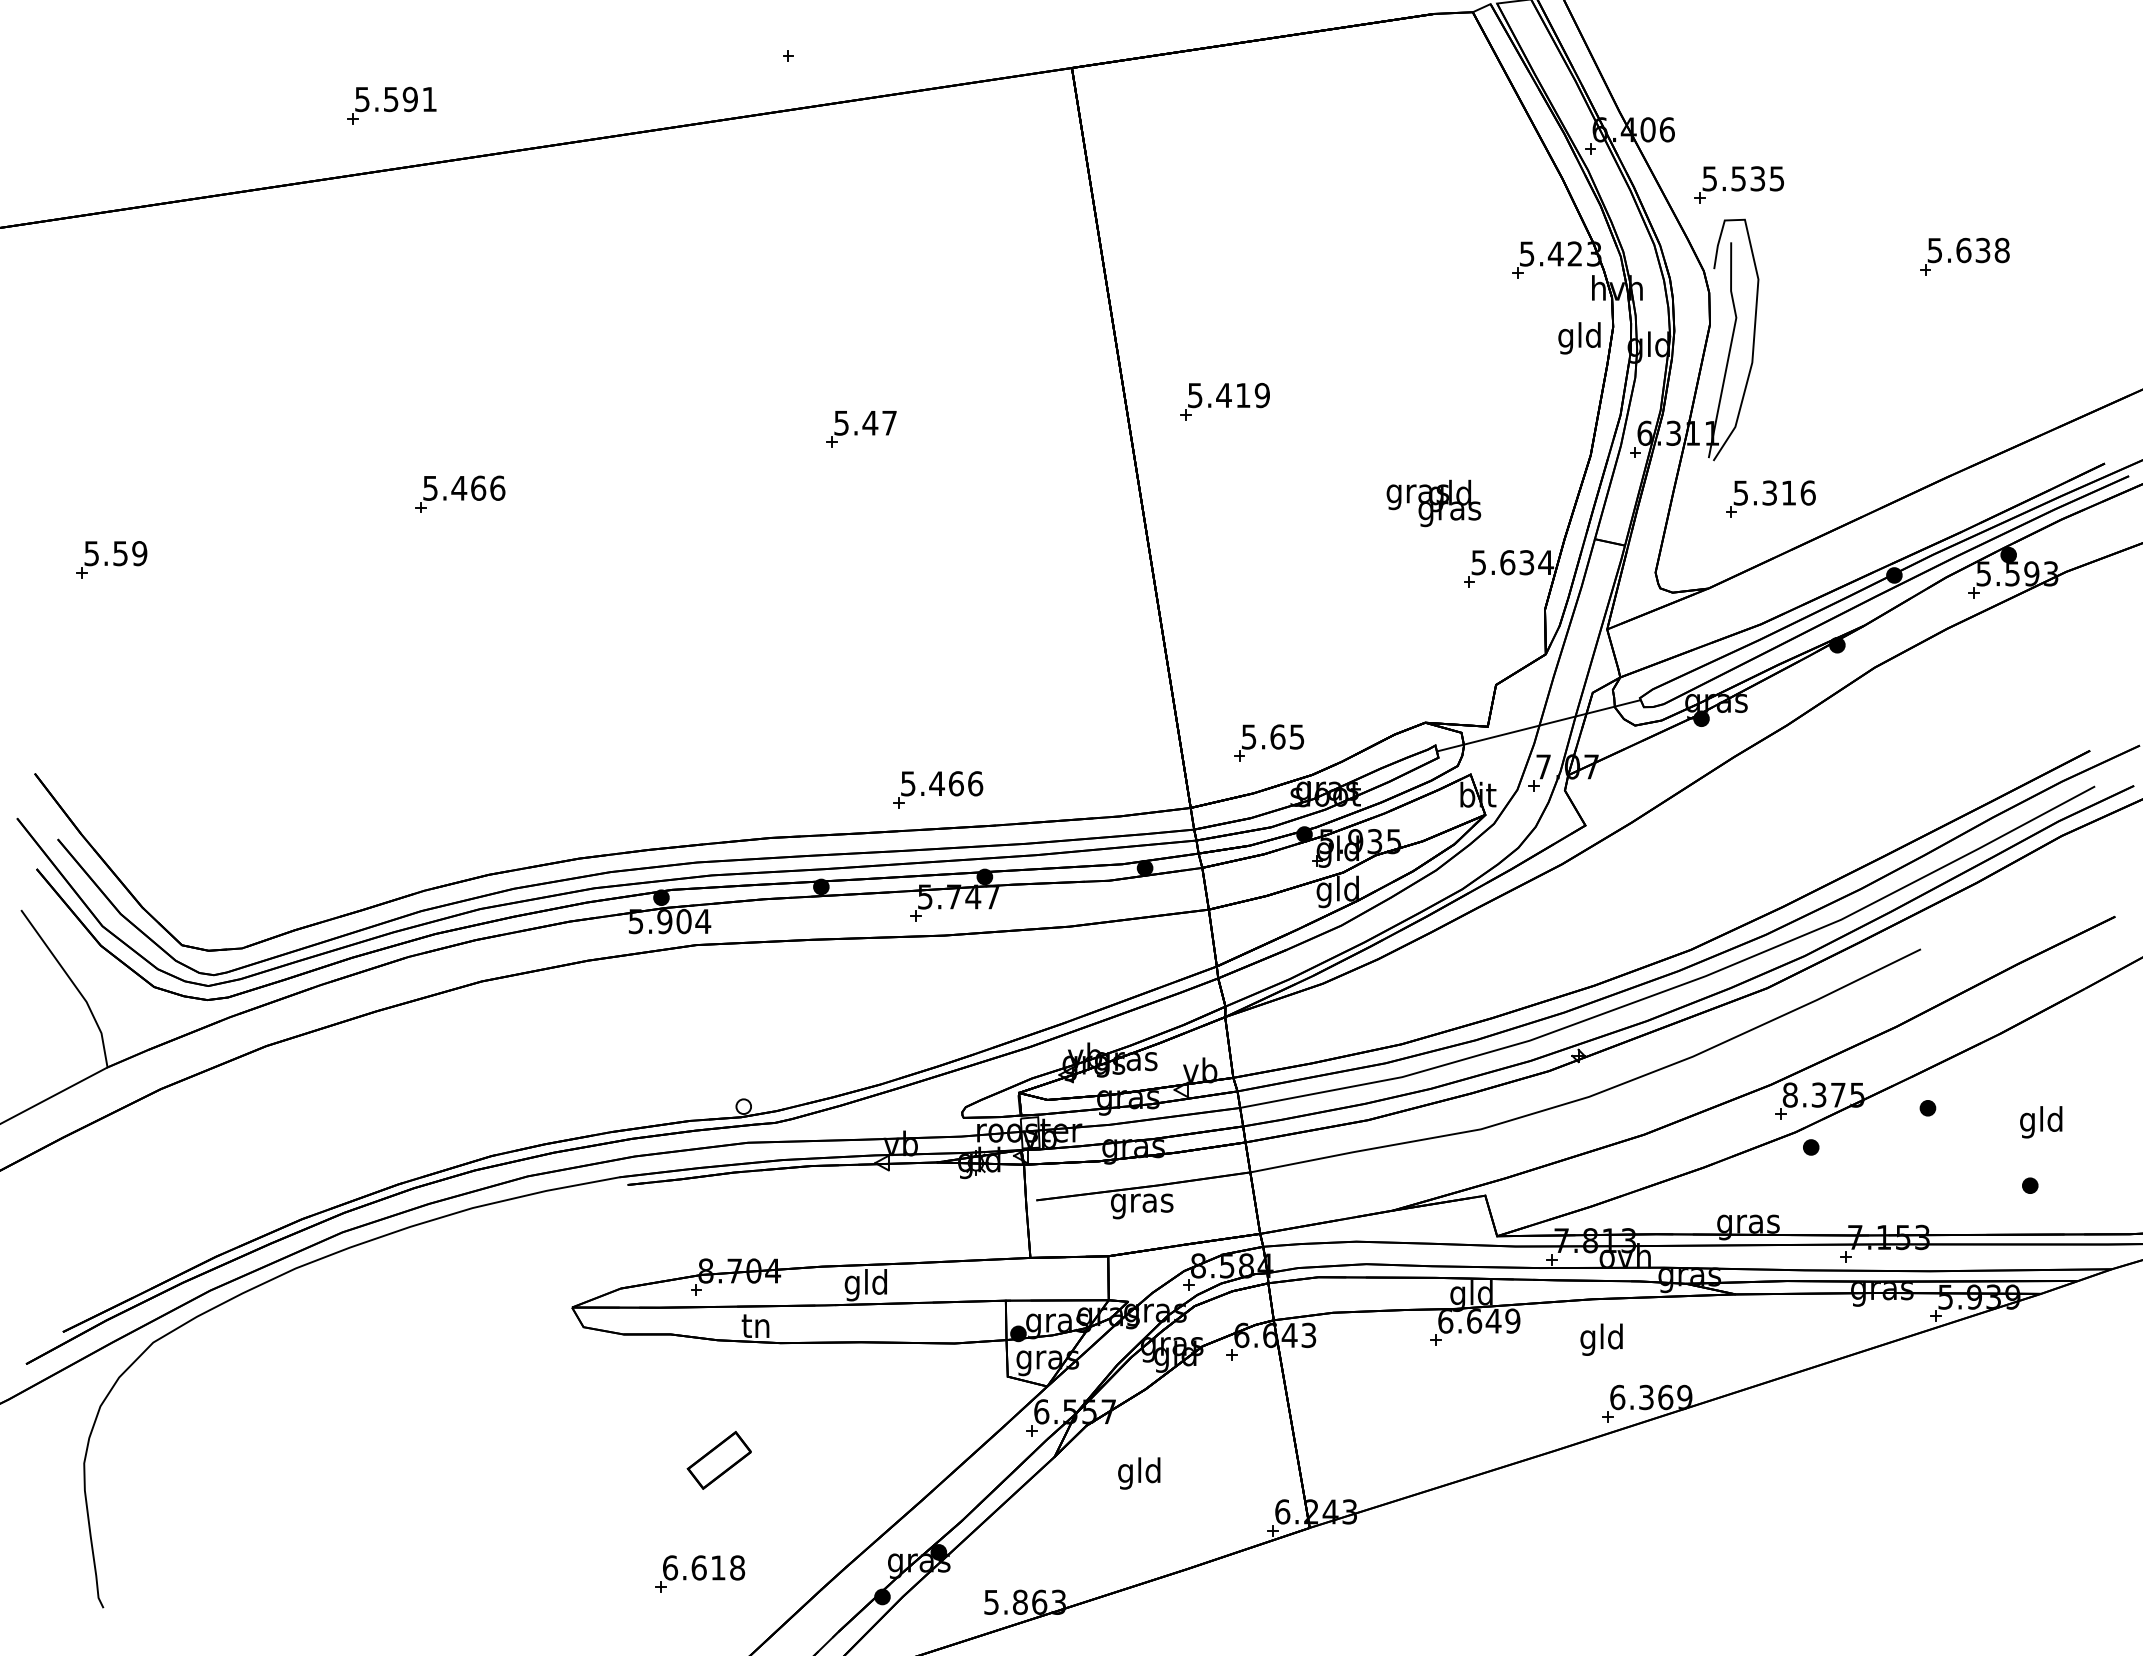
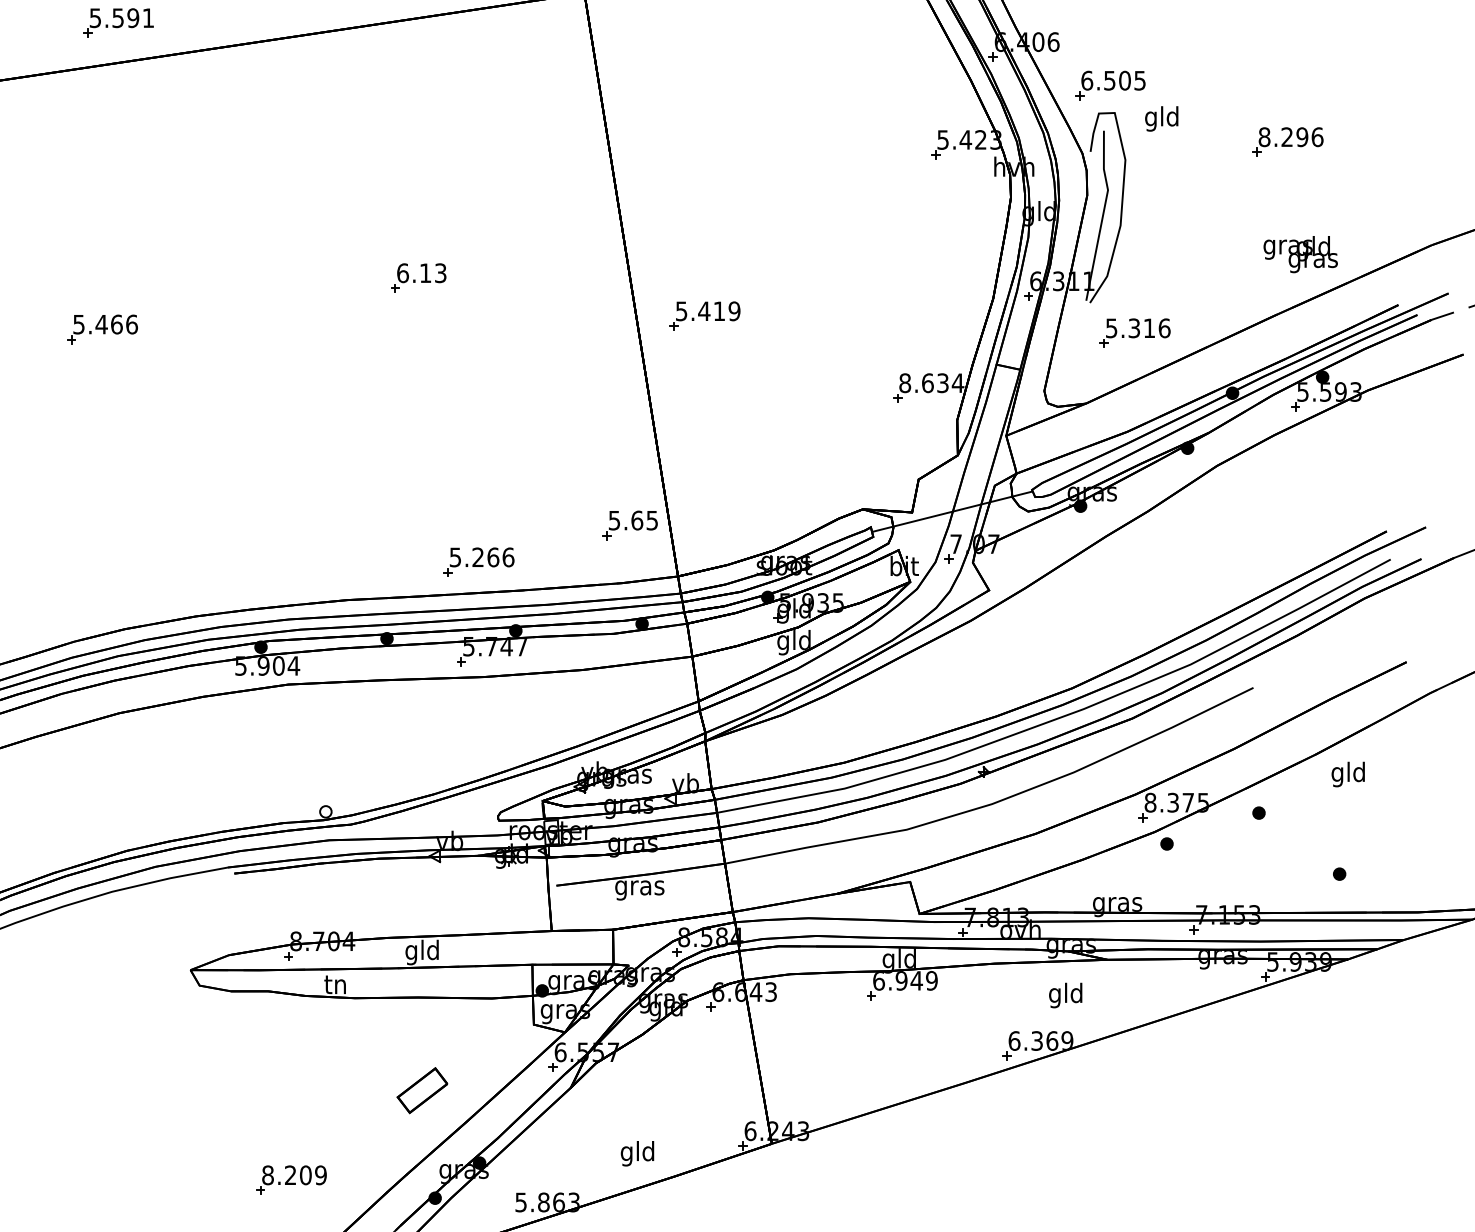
part: (391, 105) -> (118, 22), moved
text: (1733, 178) -> (1105, 80), 5.535 -> 6.505
text: (1968, 250) -> (1290, 137), 5.638 -> 8.296
text: (1579, 338) -> (1161, 119), moved
part: (1224, 401) -> (704, 316), moved
text: (865, 422) -> (421, 272), 5.47 -> 6.13
text: (1433, 503) -> (1300, 254), moved
text: (1478, 562) -> (904, 383), 5.634 -> 8.634
part: (1269, 742) -> (630, 524), moved
text: (936, 783) -> (477, 557), 5.466 -> 5.266
text: (2041, 1122) -> (1348, 774), moved
text: (1474, 1320) -> (901, 980), 6.649 -> 6.949
text: (1601, 1339) -> (1065, 995), moved
part: (718, 1460) -> (421, 1090), moved
text: (1139, 1473) -> (637, 1153), moved
text: (703, 1567) -> (294, 1174), 6.618 -> 8.209

